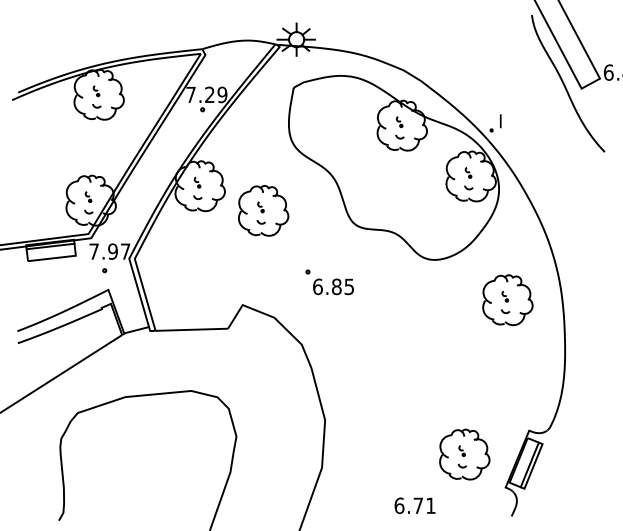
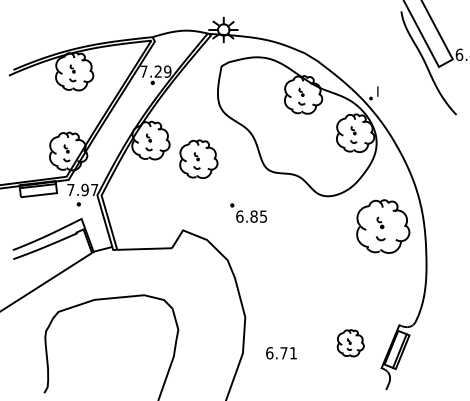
part: (507, 300) -> (382, 226), size x1.4
part: (464, 454) -> (350, 343), size x0.7
text: (414, 505) -> (281, 353), moved

